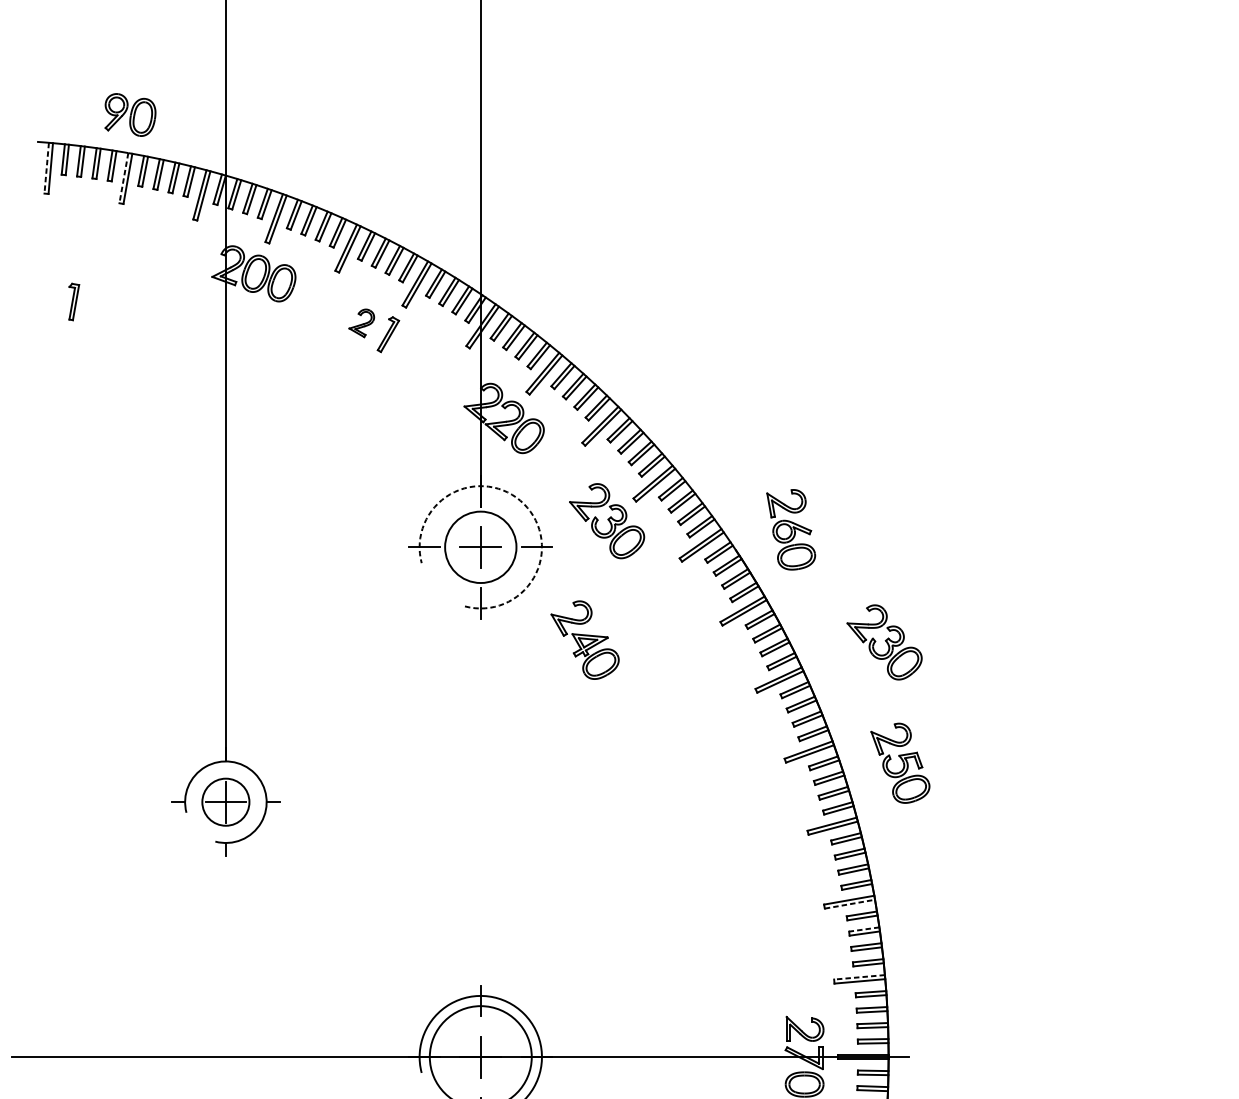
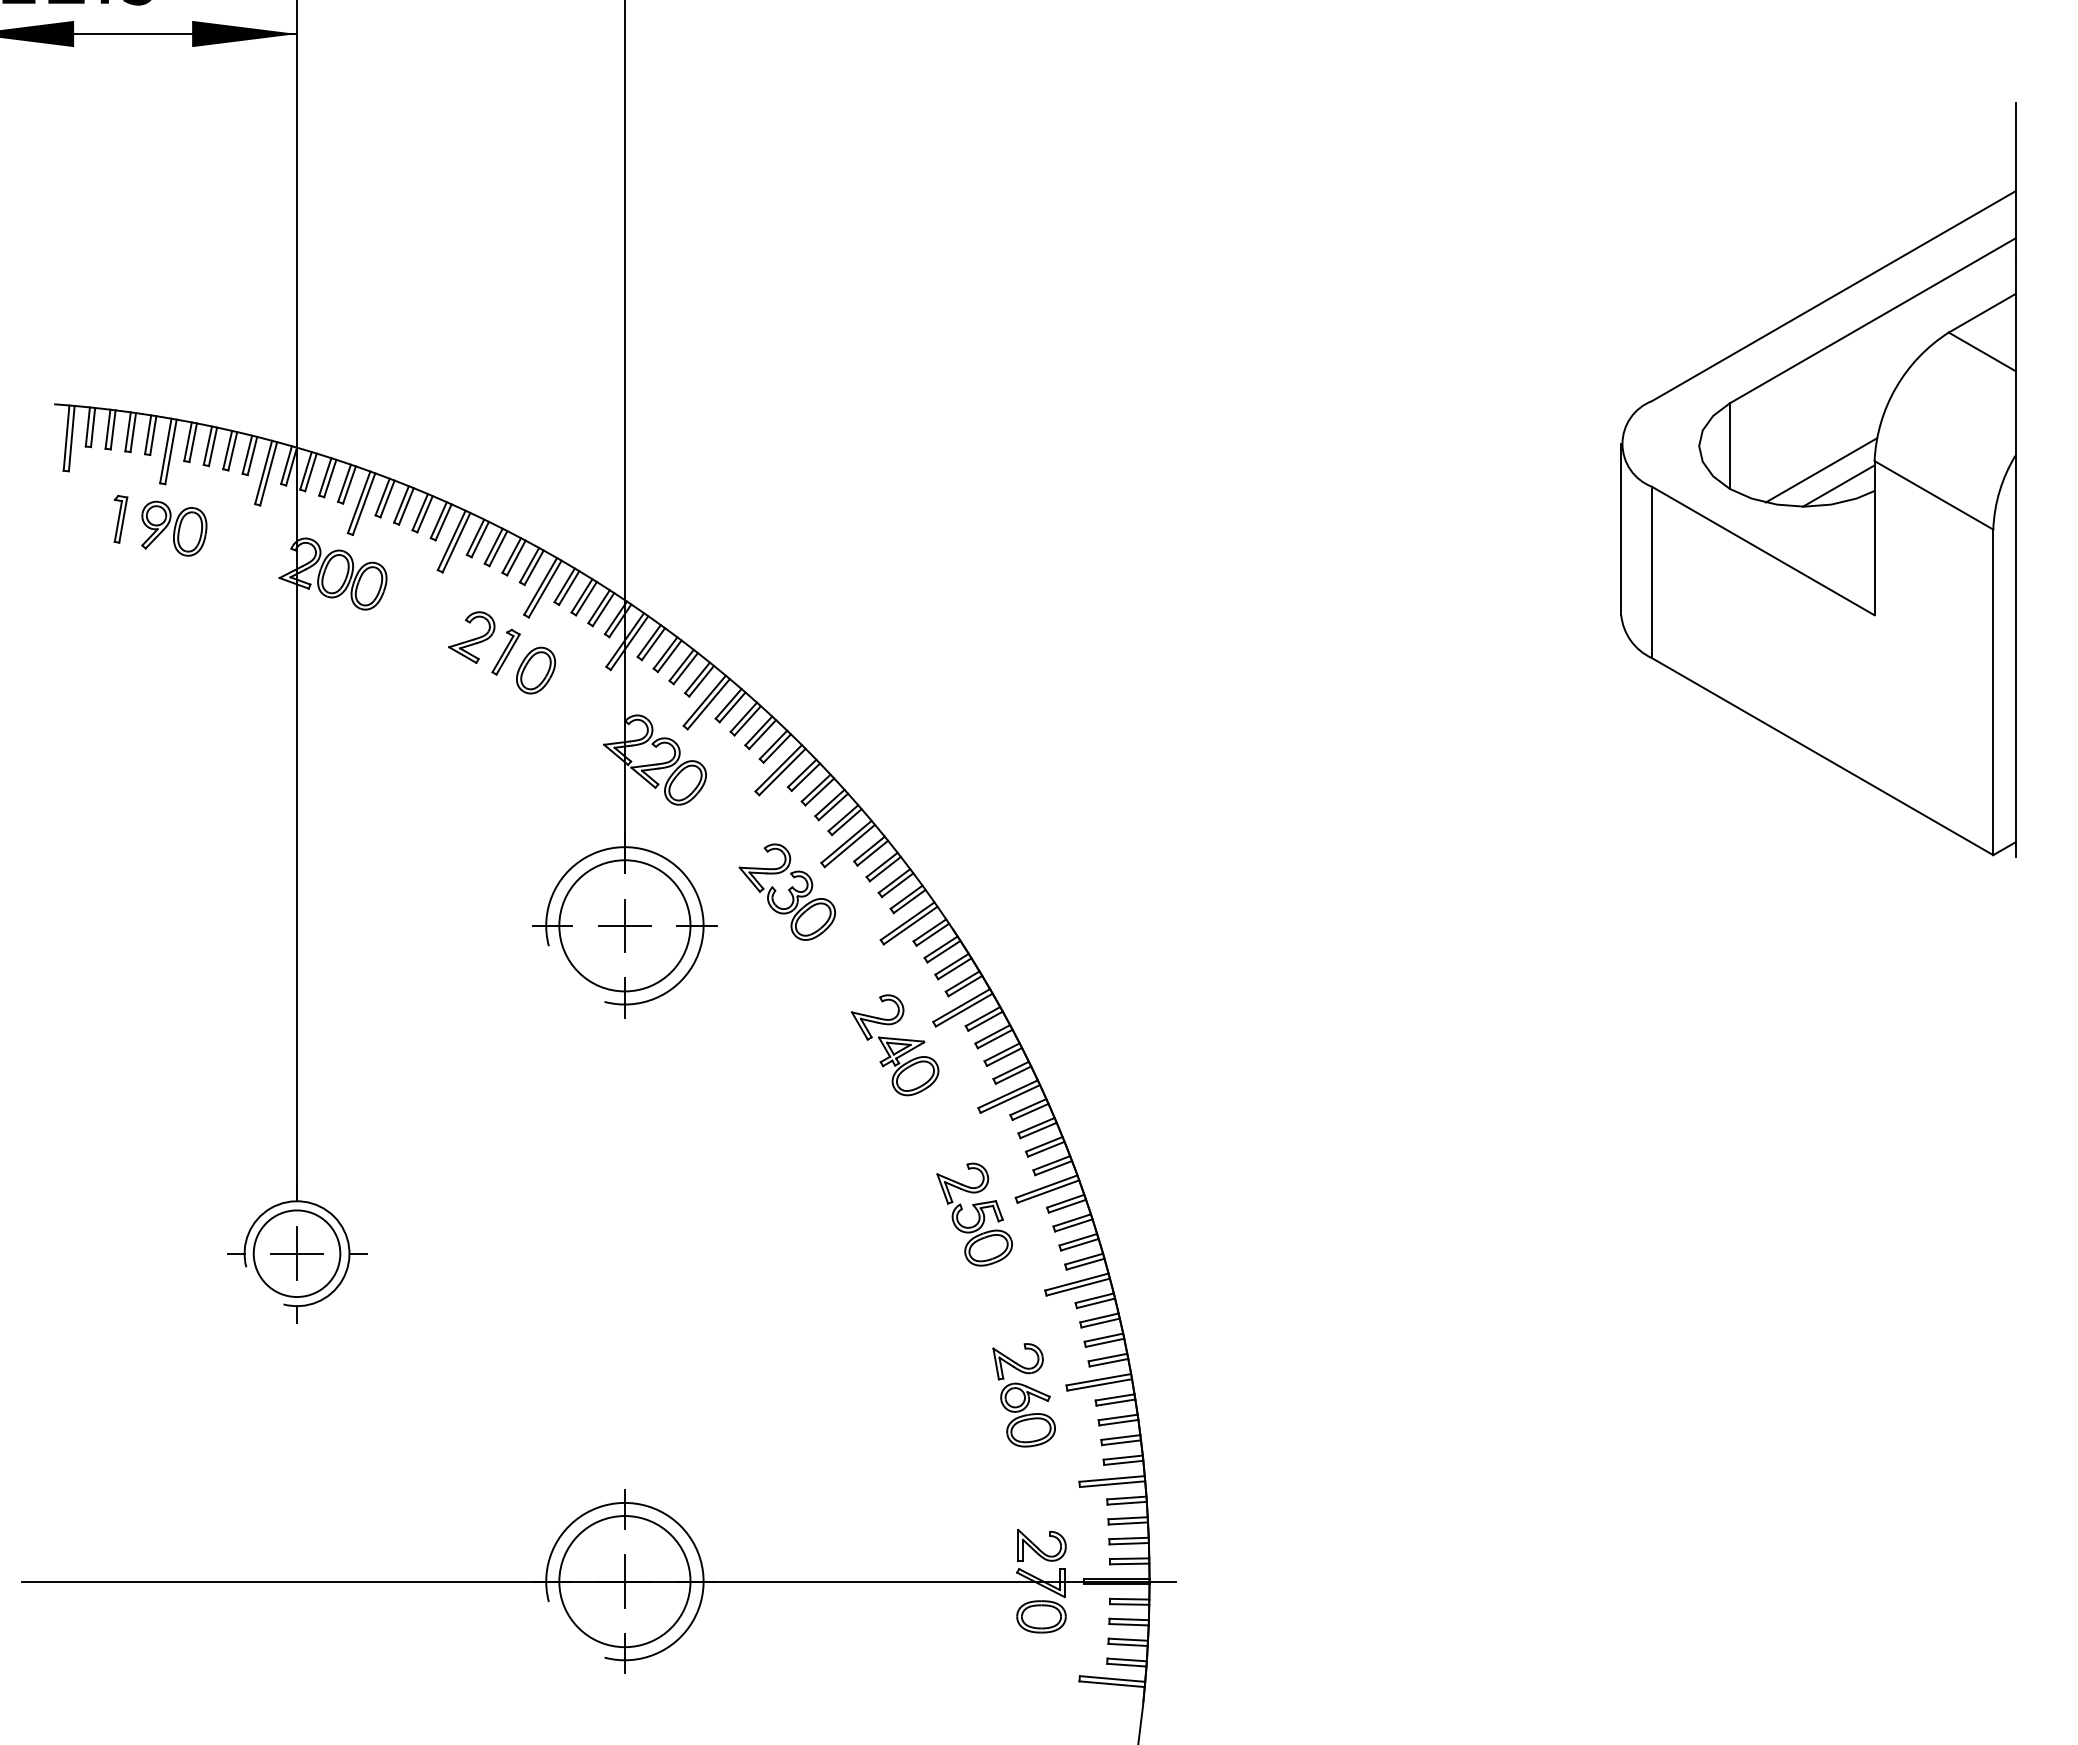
part: (130, 114) -> (174, 528), moved
line: (46, 168) -> (66, 438), dashed -> solid
line: (123, 178) -> (165, 451), dashed -> solid
part: (73, 301) -> (120, 518), moved
part: (361, 323) -> (471, 637), size x1.43
part: (412, 348) -> (536, 670), added
arc: (524, 504) -> (680, 870), dashed -> solid
part: (790, 529) -> (1023, 1395), moved
circle: (480, 547) -> (624, 925), size x1.43
part: (585, 640) -> (895, 1045), moved
part: (883, 641) -> (1143, 1047), removed
part: (900, 763) -> (974, 1214), moved
circle: (225, 802) -> (296, 1253), size x1.43
line: (849, 903) -> (1099, 1384), dashed -> solid
line: (864, 929) -> (1118, 1417), dashed -> solid
line: (859, 976) -> (1112, 1478), dashed -> solid

